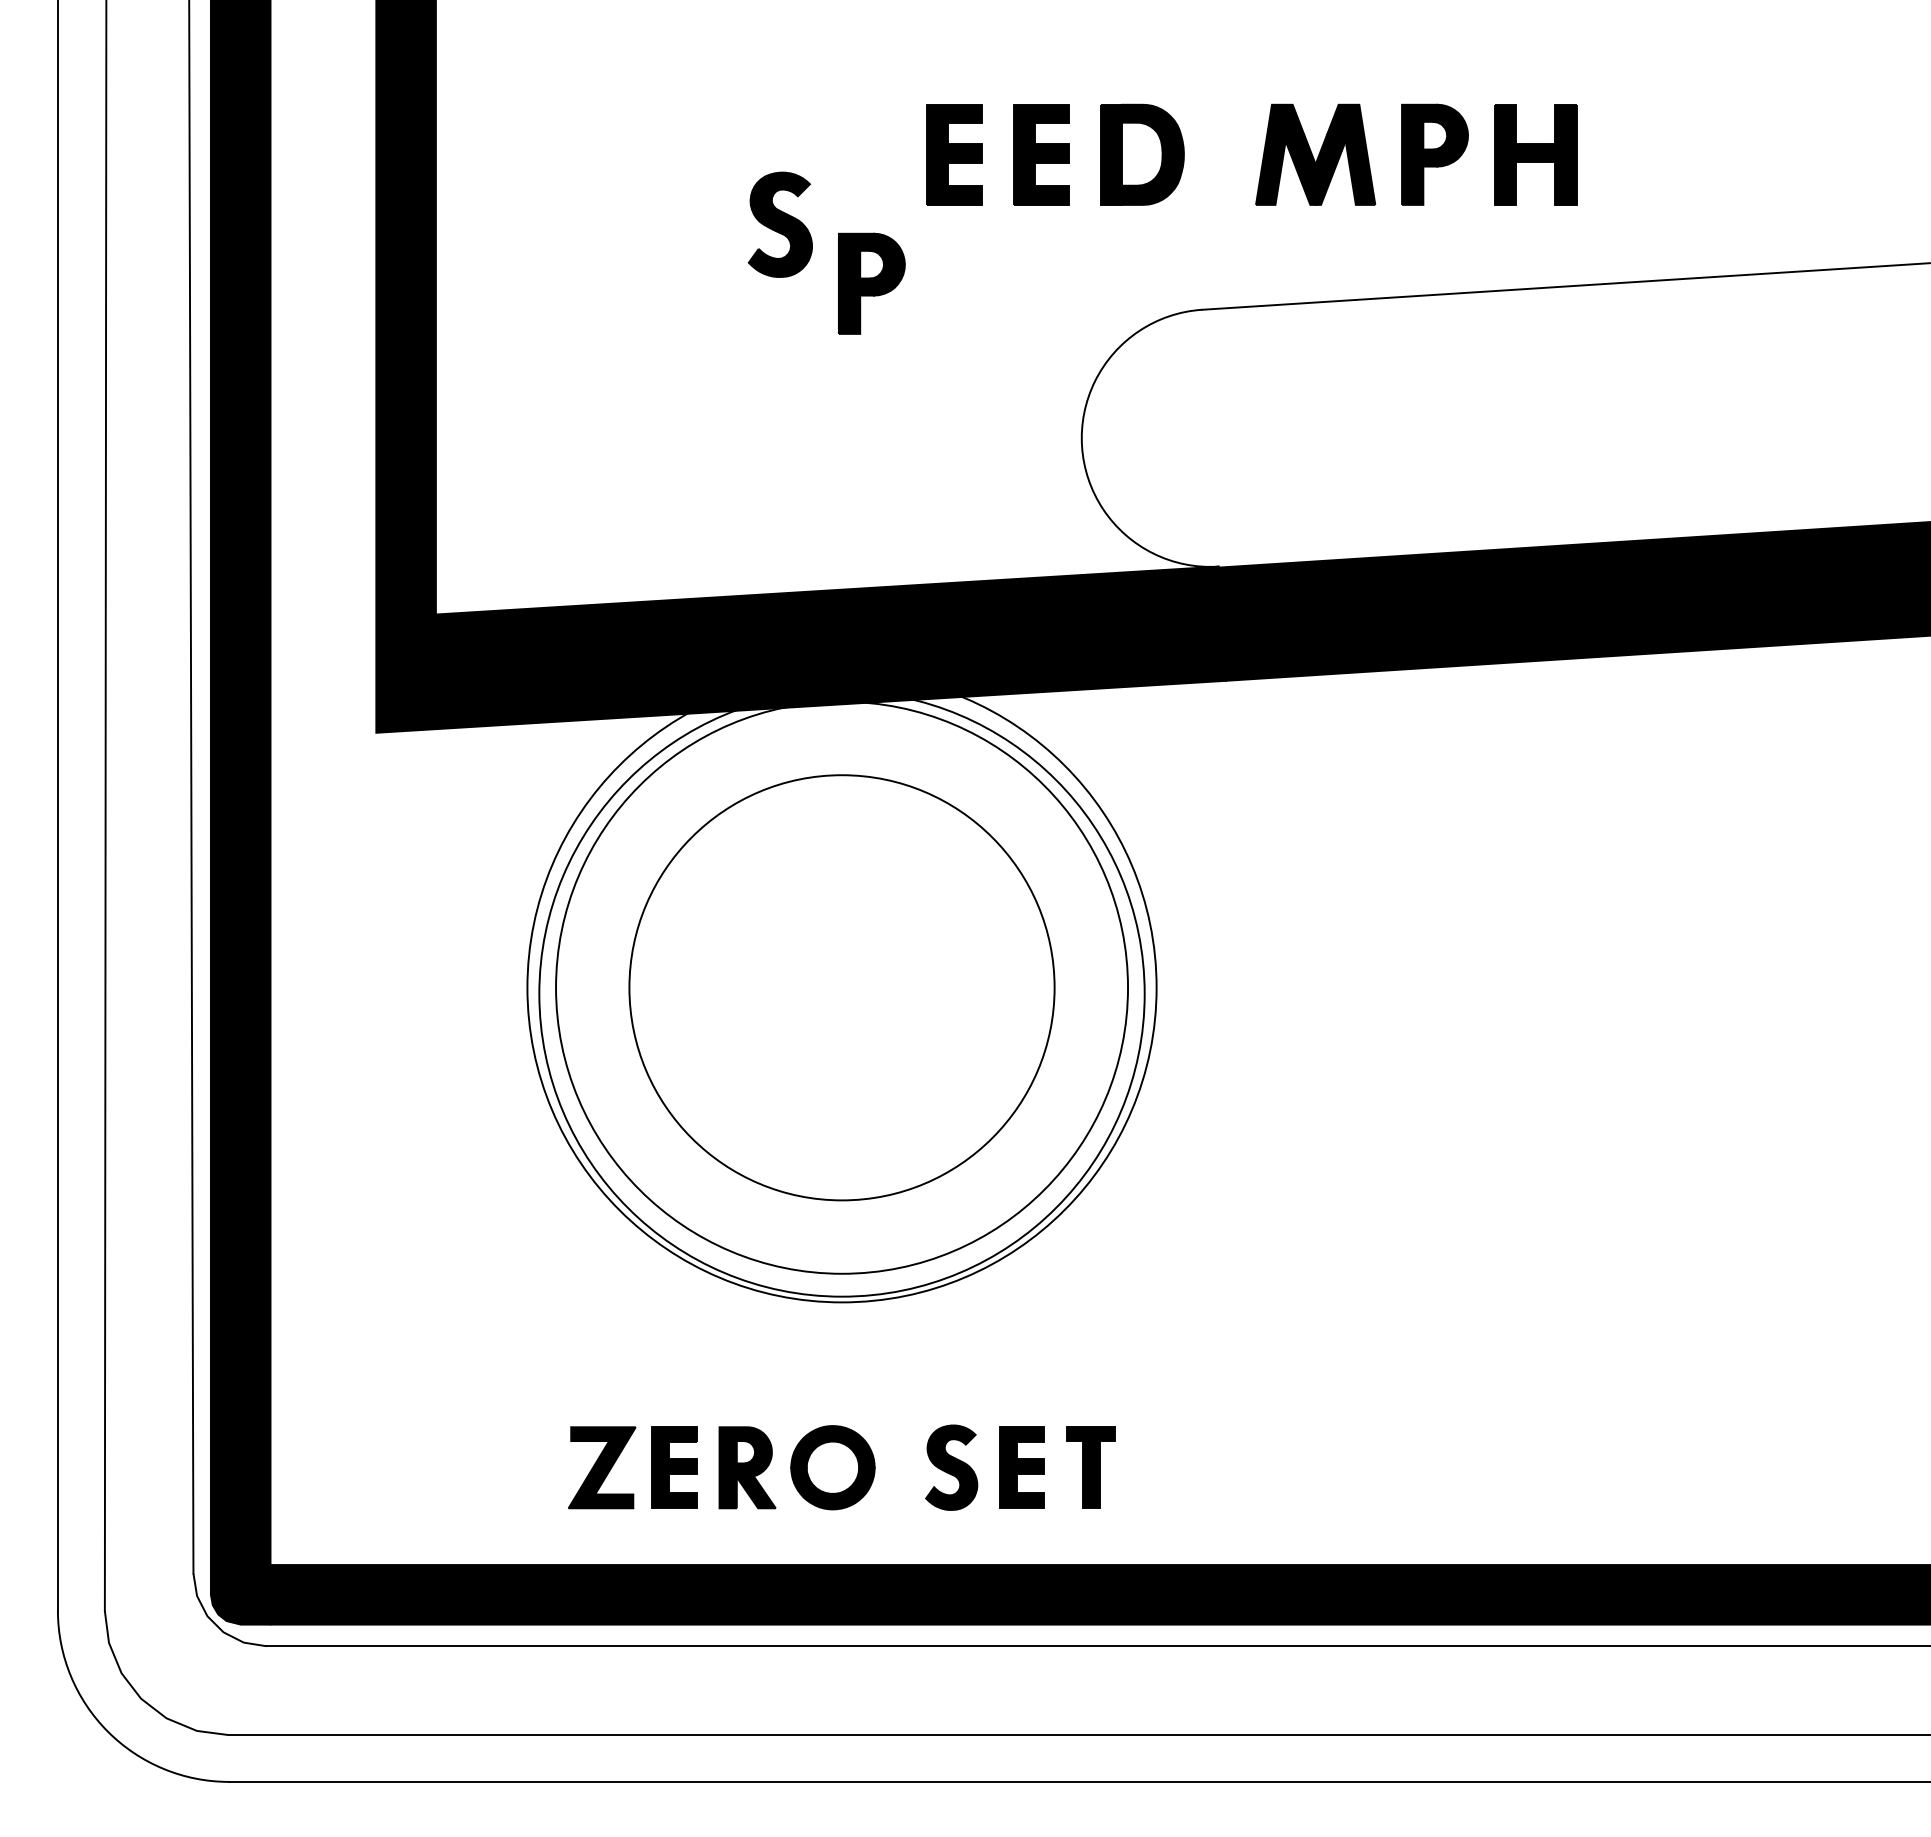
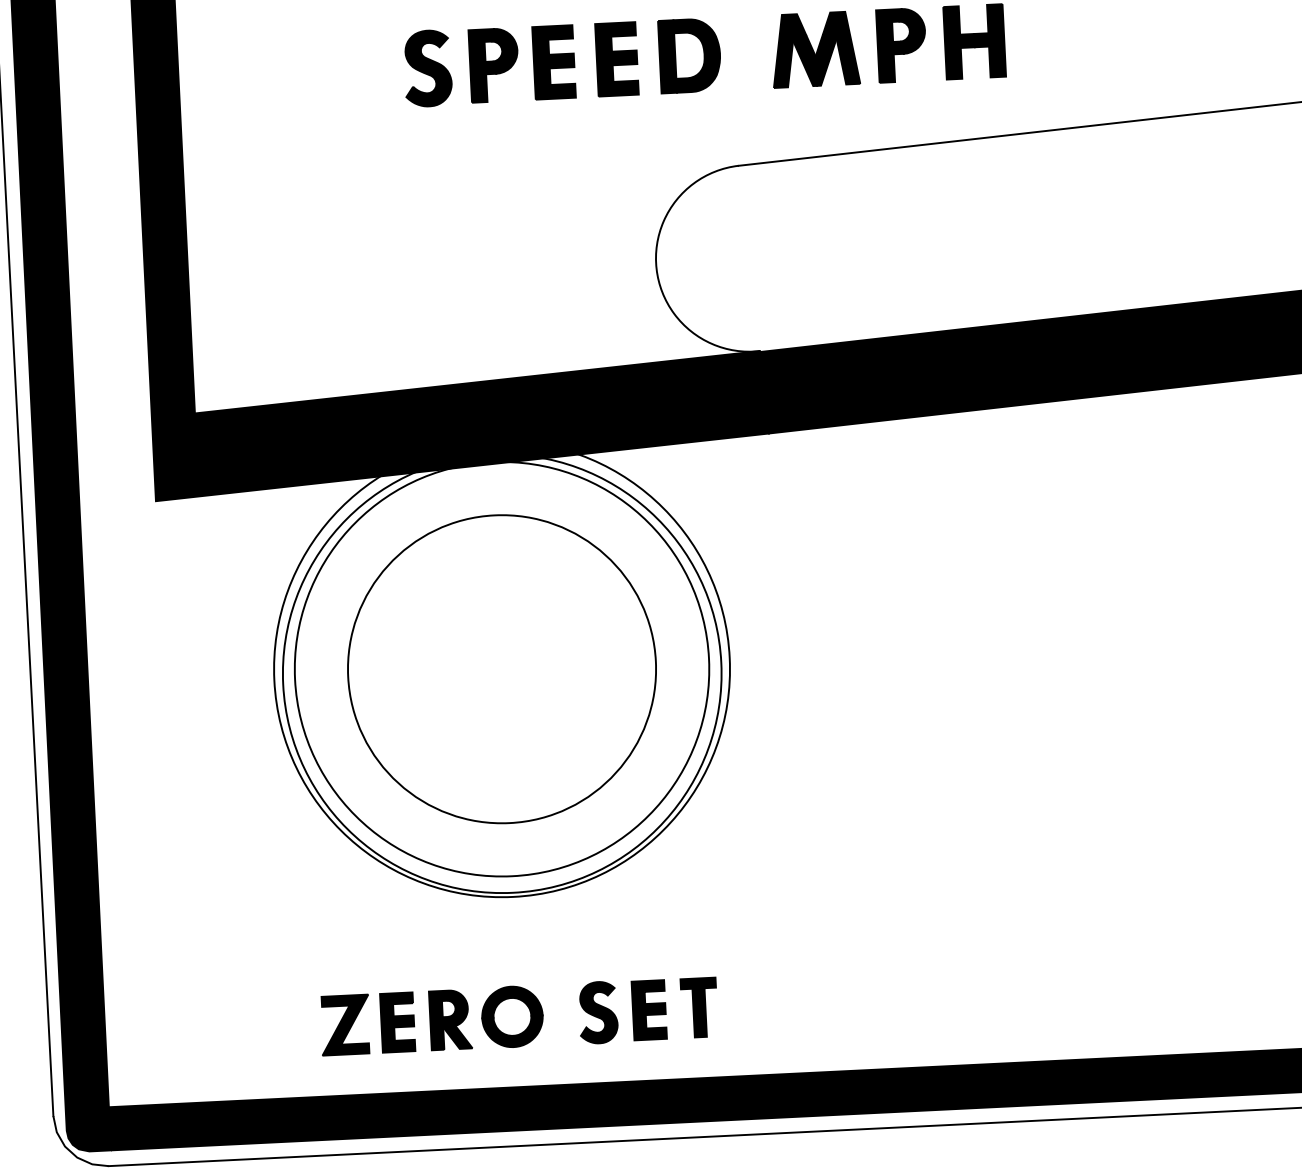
part: (779, 224) -> (427, 68), moved
part: (871, 283) -> (493, 65), moved

